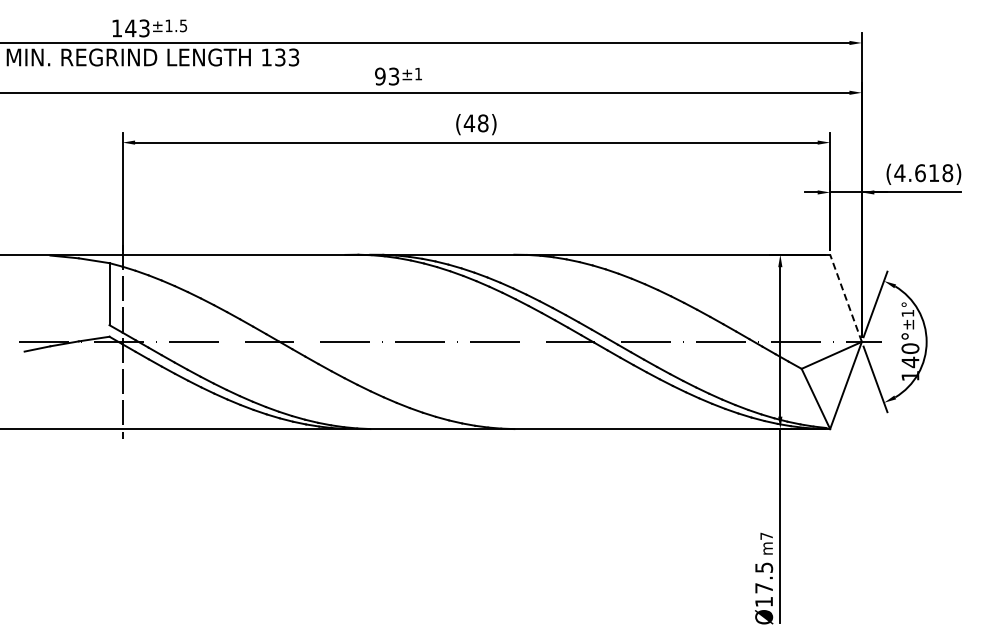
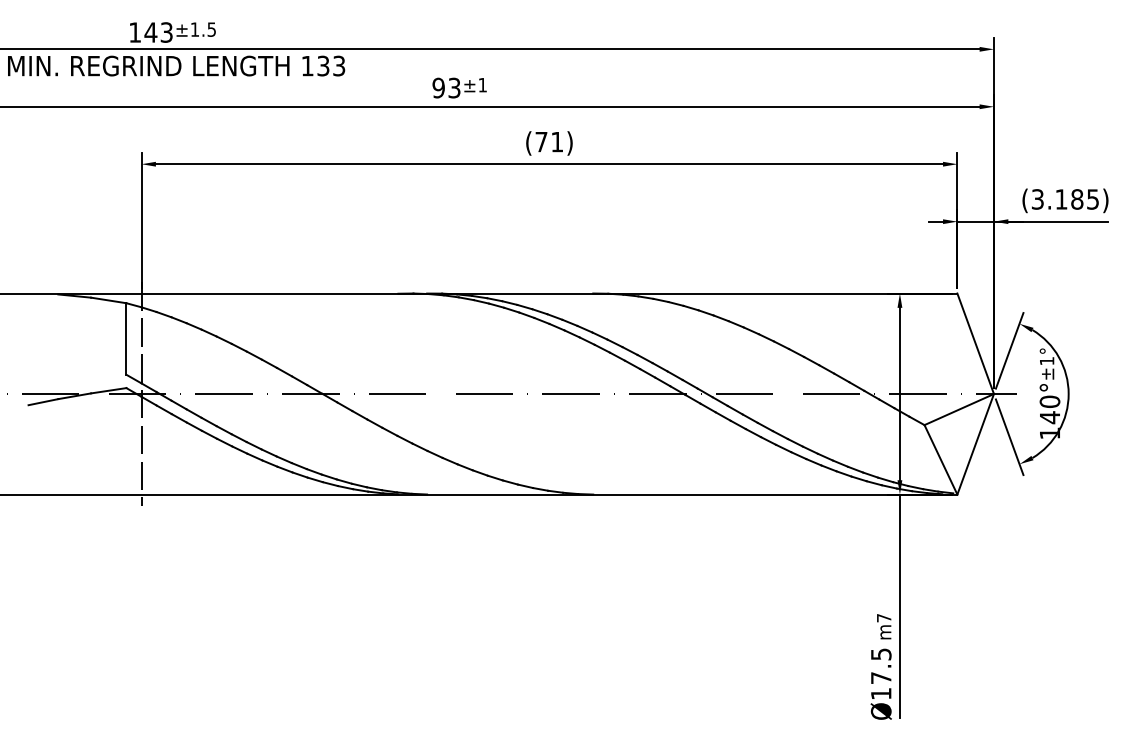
text: (475, 123) -> (548, 142), (48) -> (71)
text: (923, 173) -> (1065, 199), (4.618) -> (3.185)
line: (845, 297) -> (975, 342), dashed -> solid

